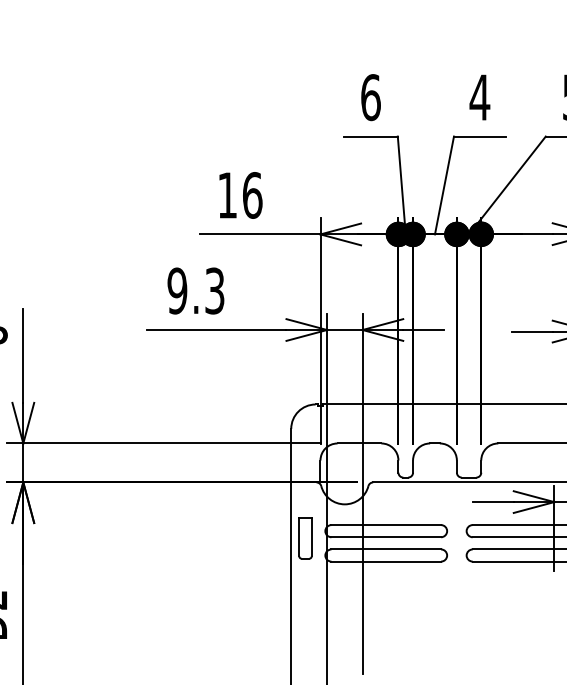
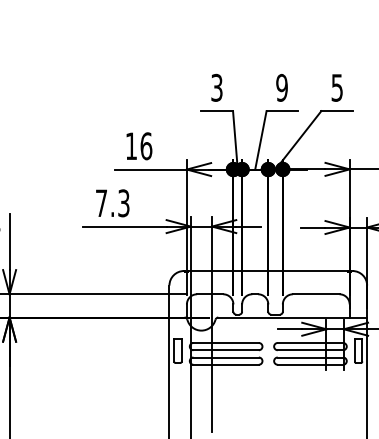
text: (370, 96) -> (216, 87), 6 -> 3
text: (479, 96) -> (281, 87), 4 -> 9
text: (177, 291) -> (101, 203), 9.3 -> 7.3

